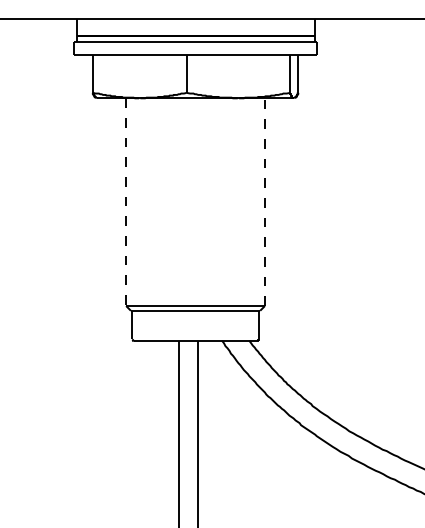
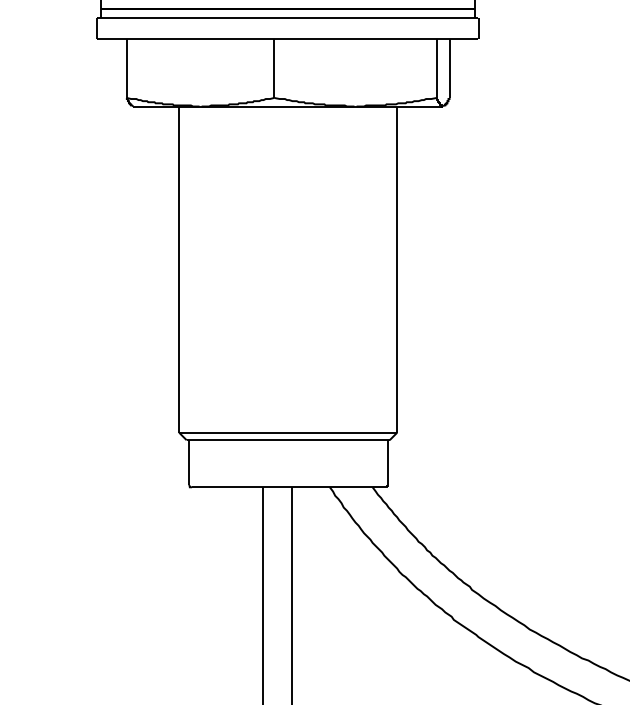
line: (126, 202) -> (179, 270), dashed -> solid
line: (264, 202) -> (396, 270), dashed -> solid

